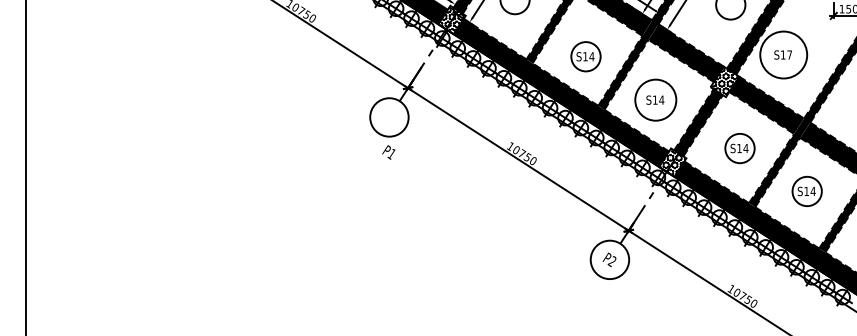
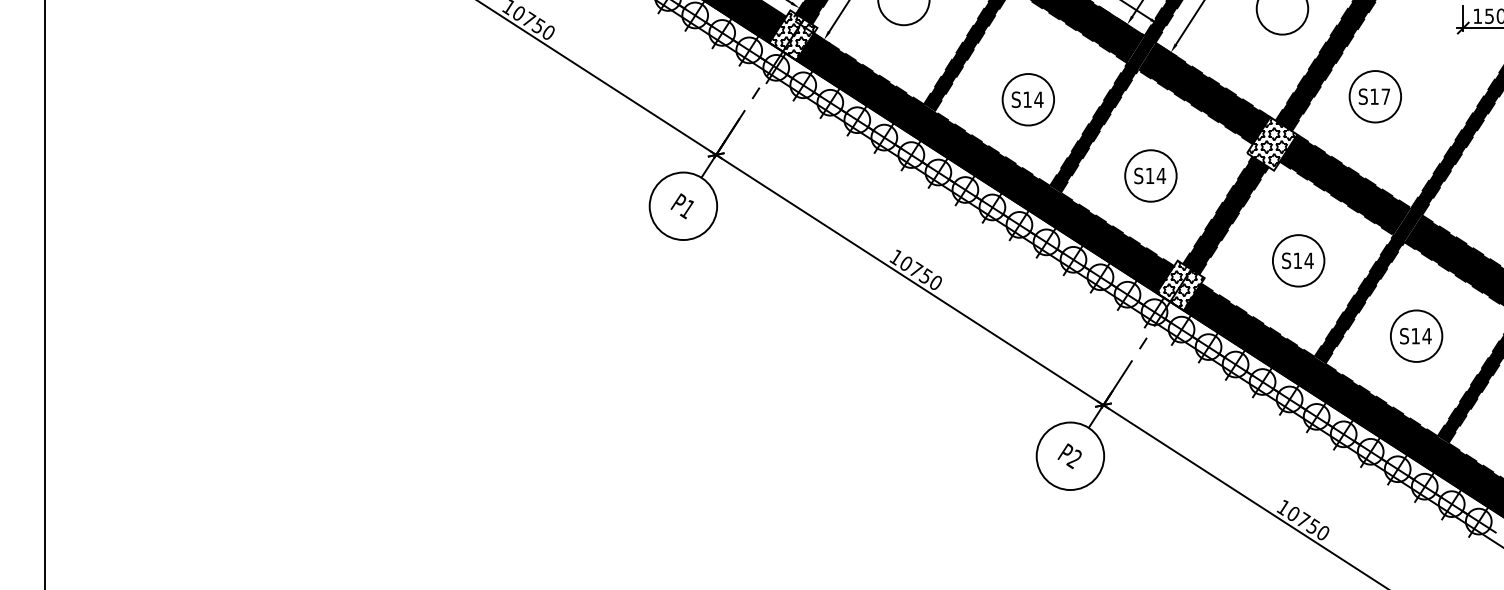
circle: (783, 54) -> (1374, 95), size x0.62
circle: (655, 99) -> (1150, 174), size x0.71
text: (388, 152) -> (681, 206), moved

